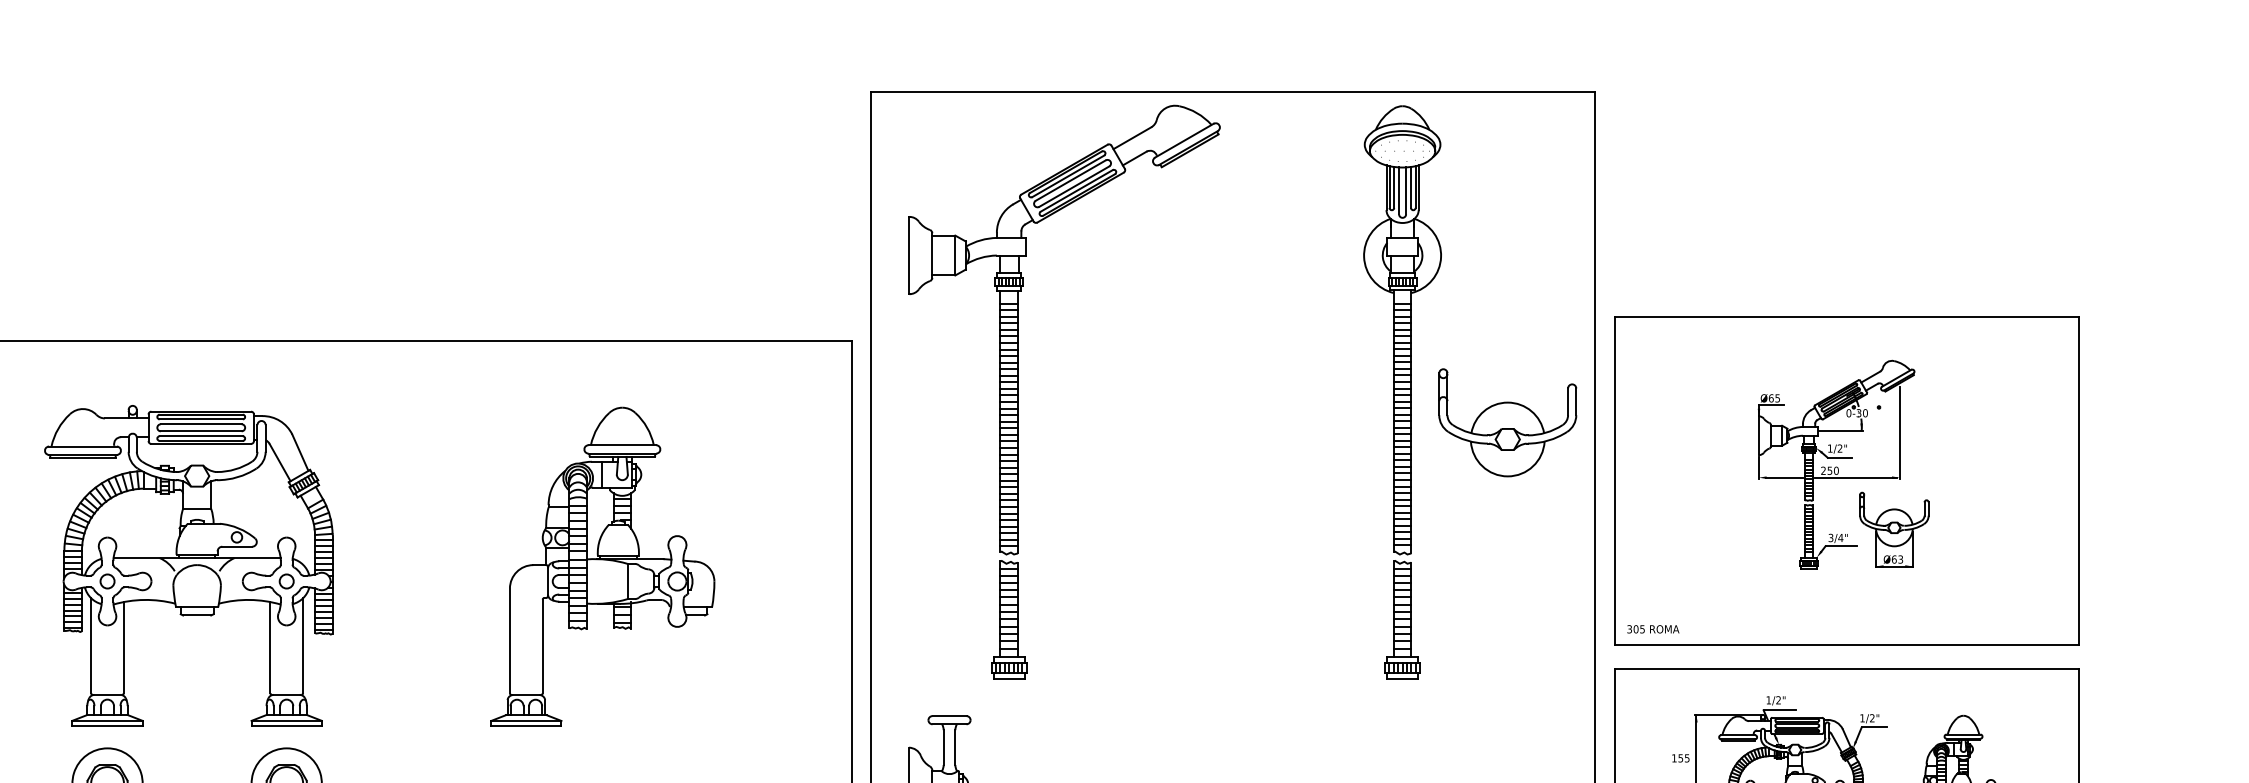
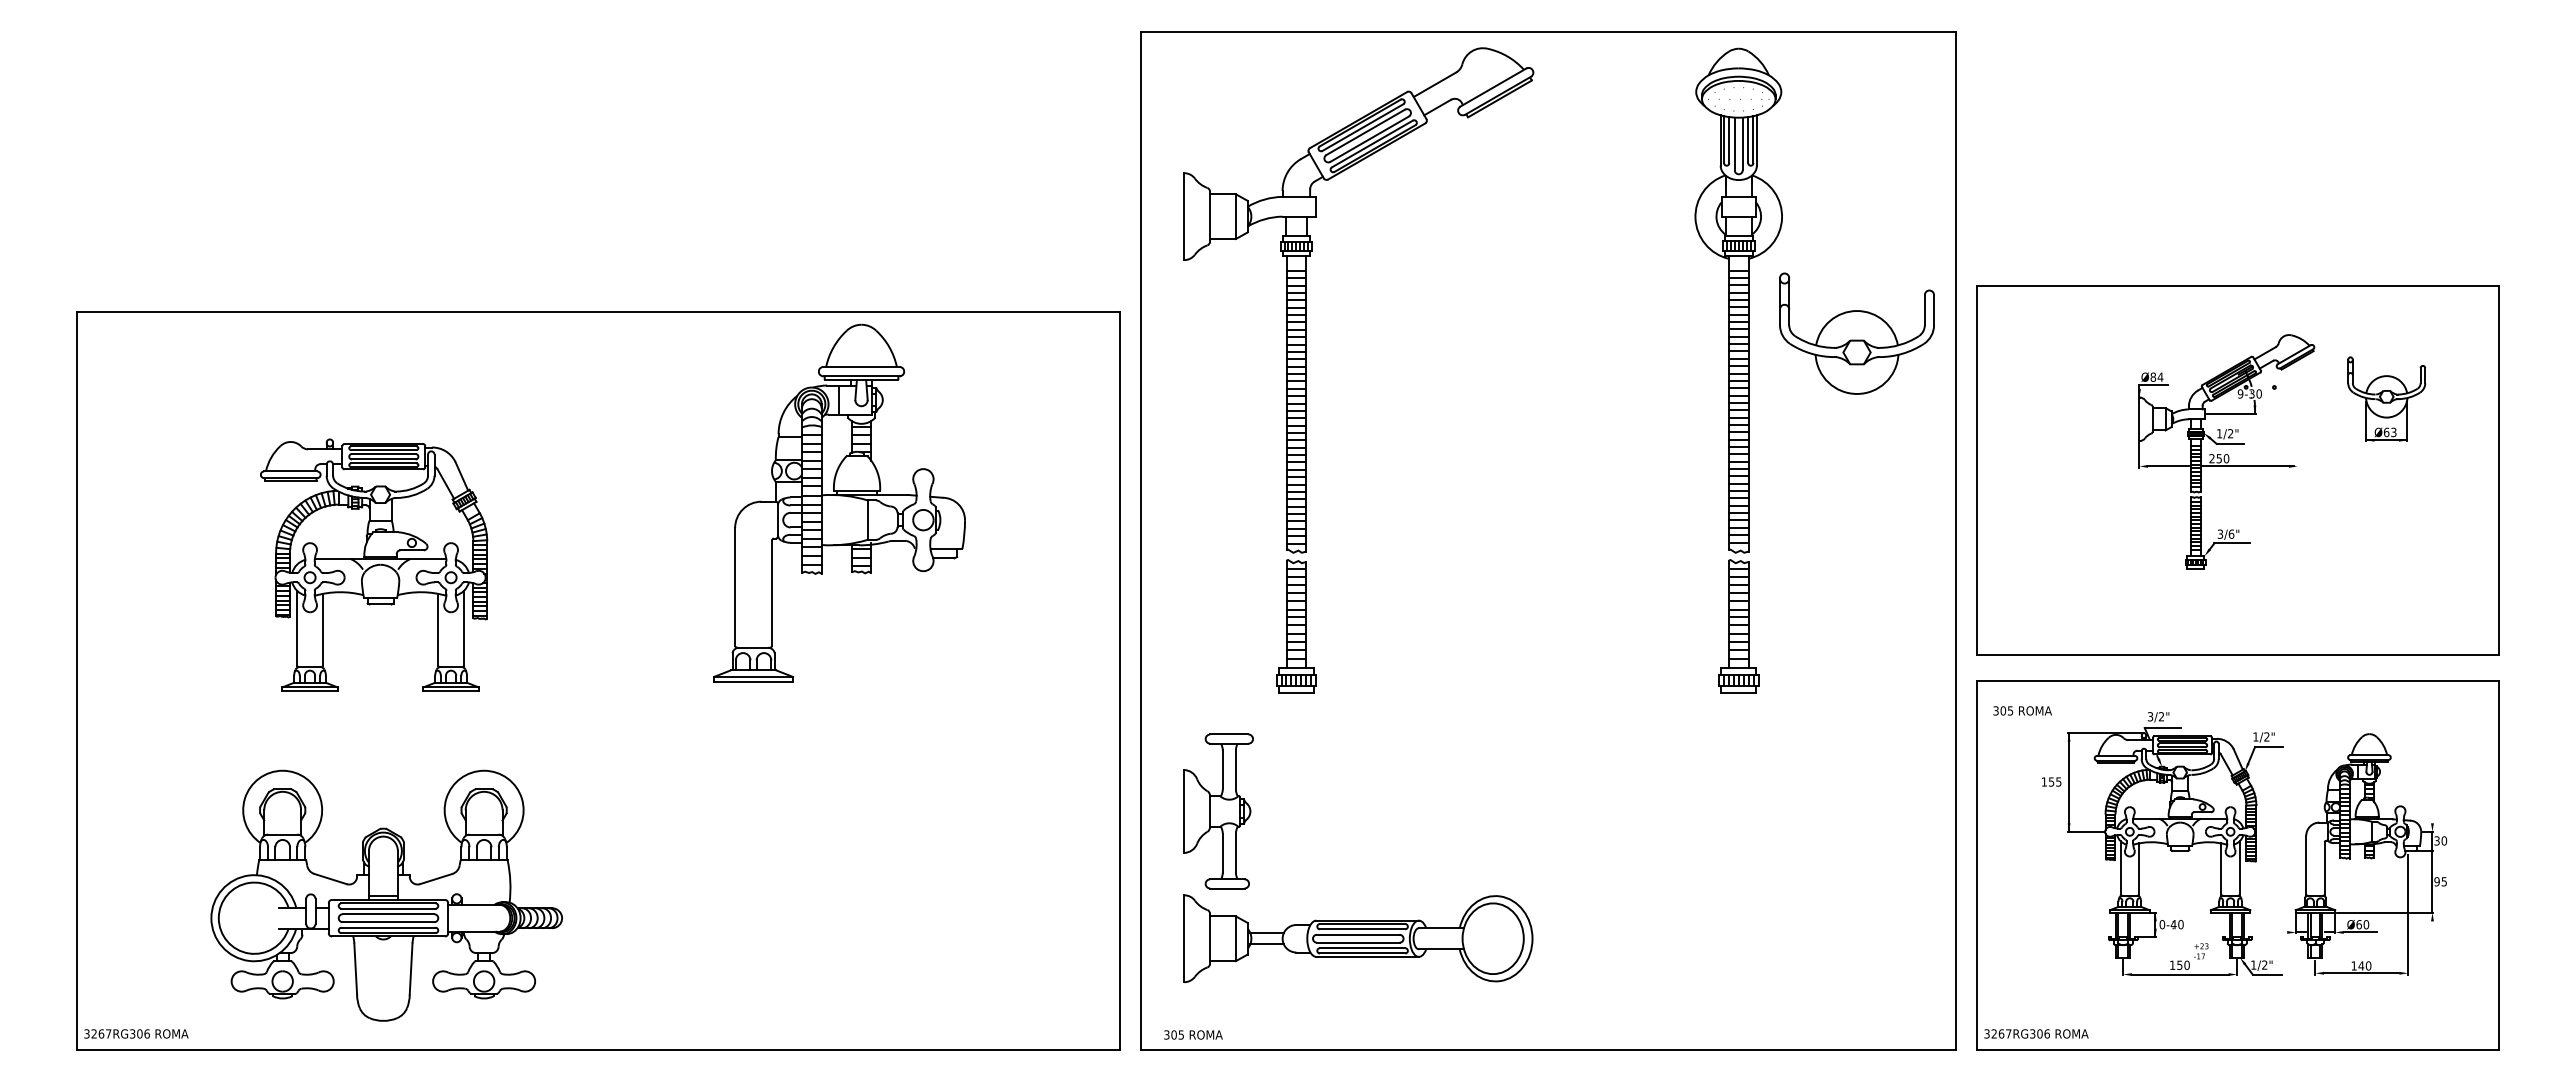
text: (1774, 397) -> (2156, 376), Ø65 -> Ø84
text: (1848, 412) -> (2240, 393), 0-30 -> 9-30
part: (1507, 422) -> (1856, 333), moved
line: (1899, 432) -> (2297, 415), removed
part: (1894, 529) -> (2386, 398), moved
text: (1840, 537) -> (2231, 533), 3/4" -> 3/6"
part: (188, 564) -> (373, 564), size x0.7
part: (602, 565) -> (839, 502), moved
text: (1653, 628) -> (2022, 710), moved
text: (1768, 700) -> (2150, 716), 1/2" -> 3/2"

